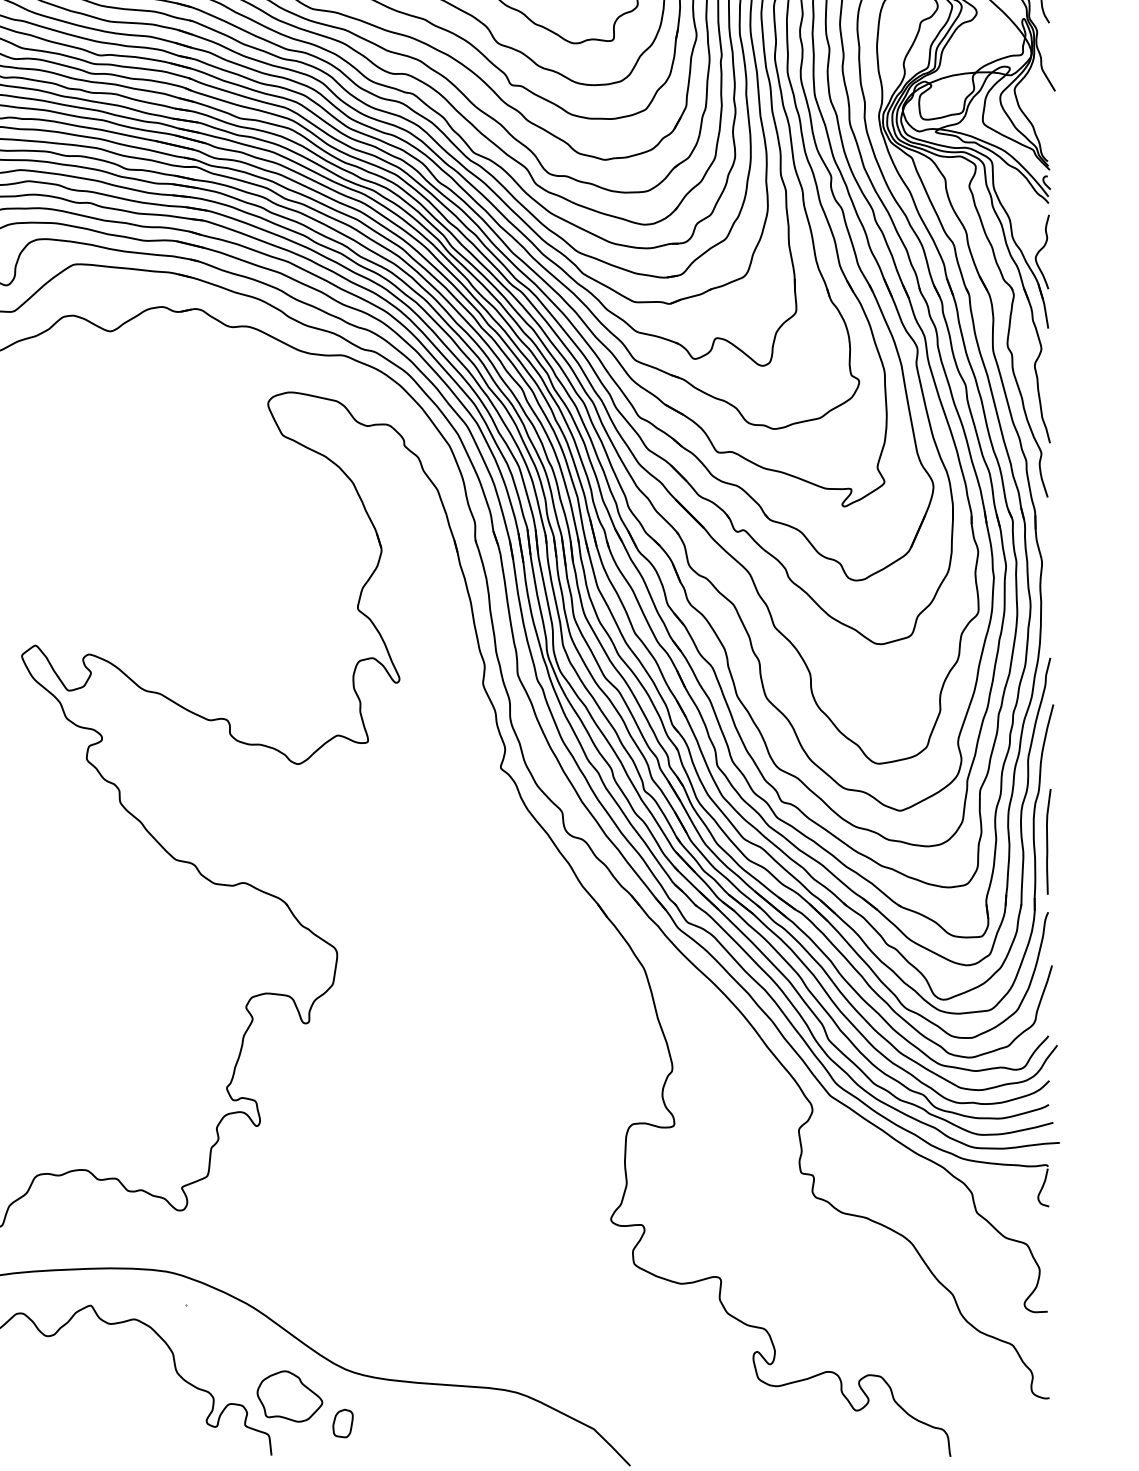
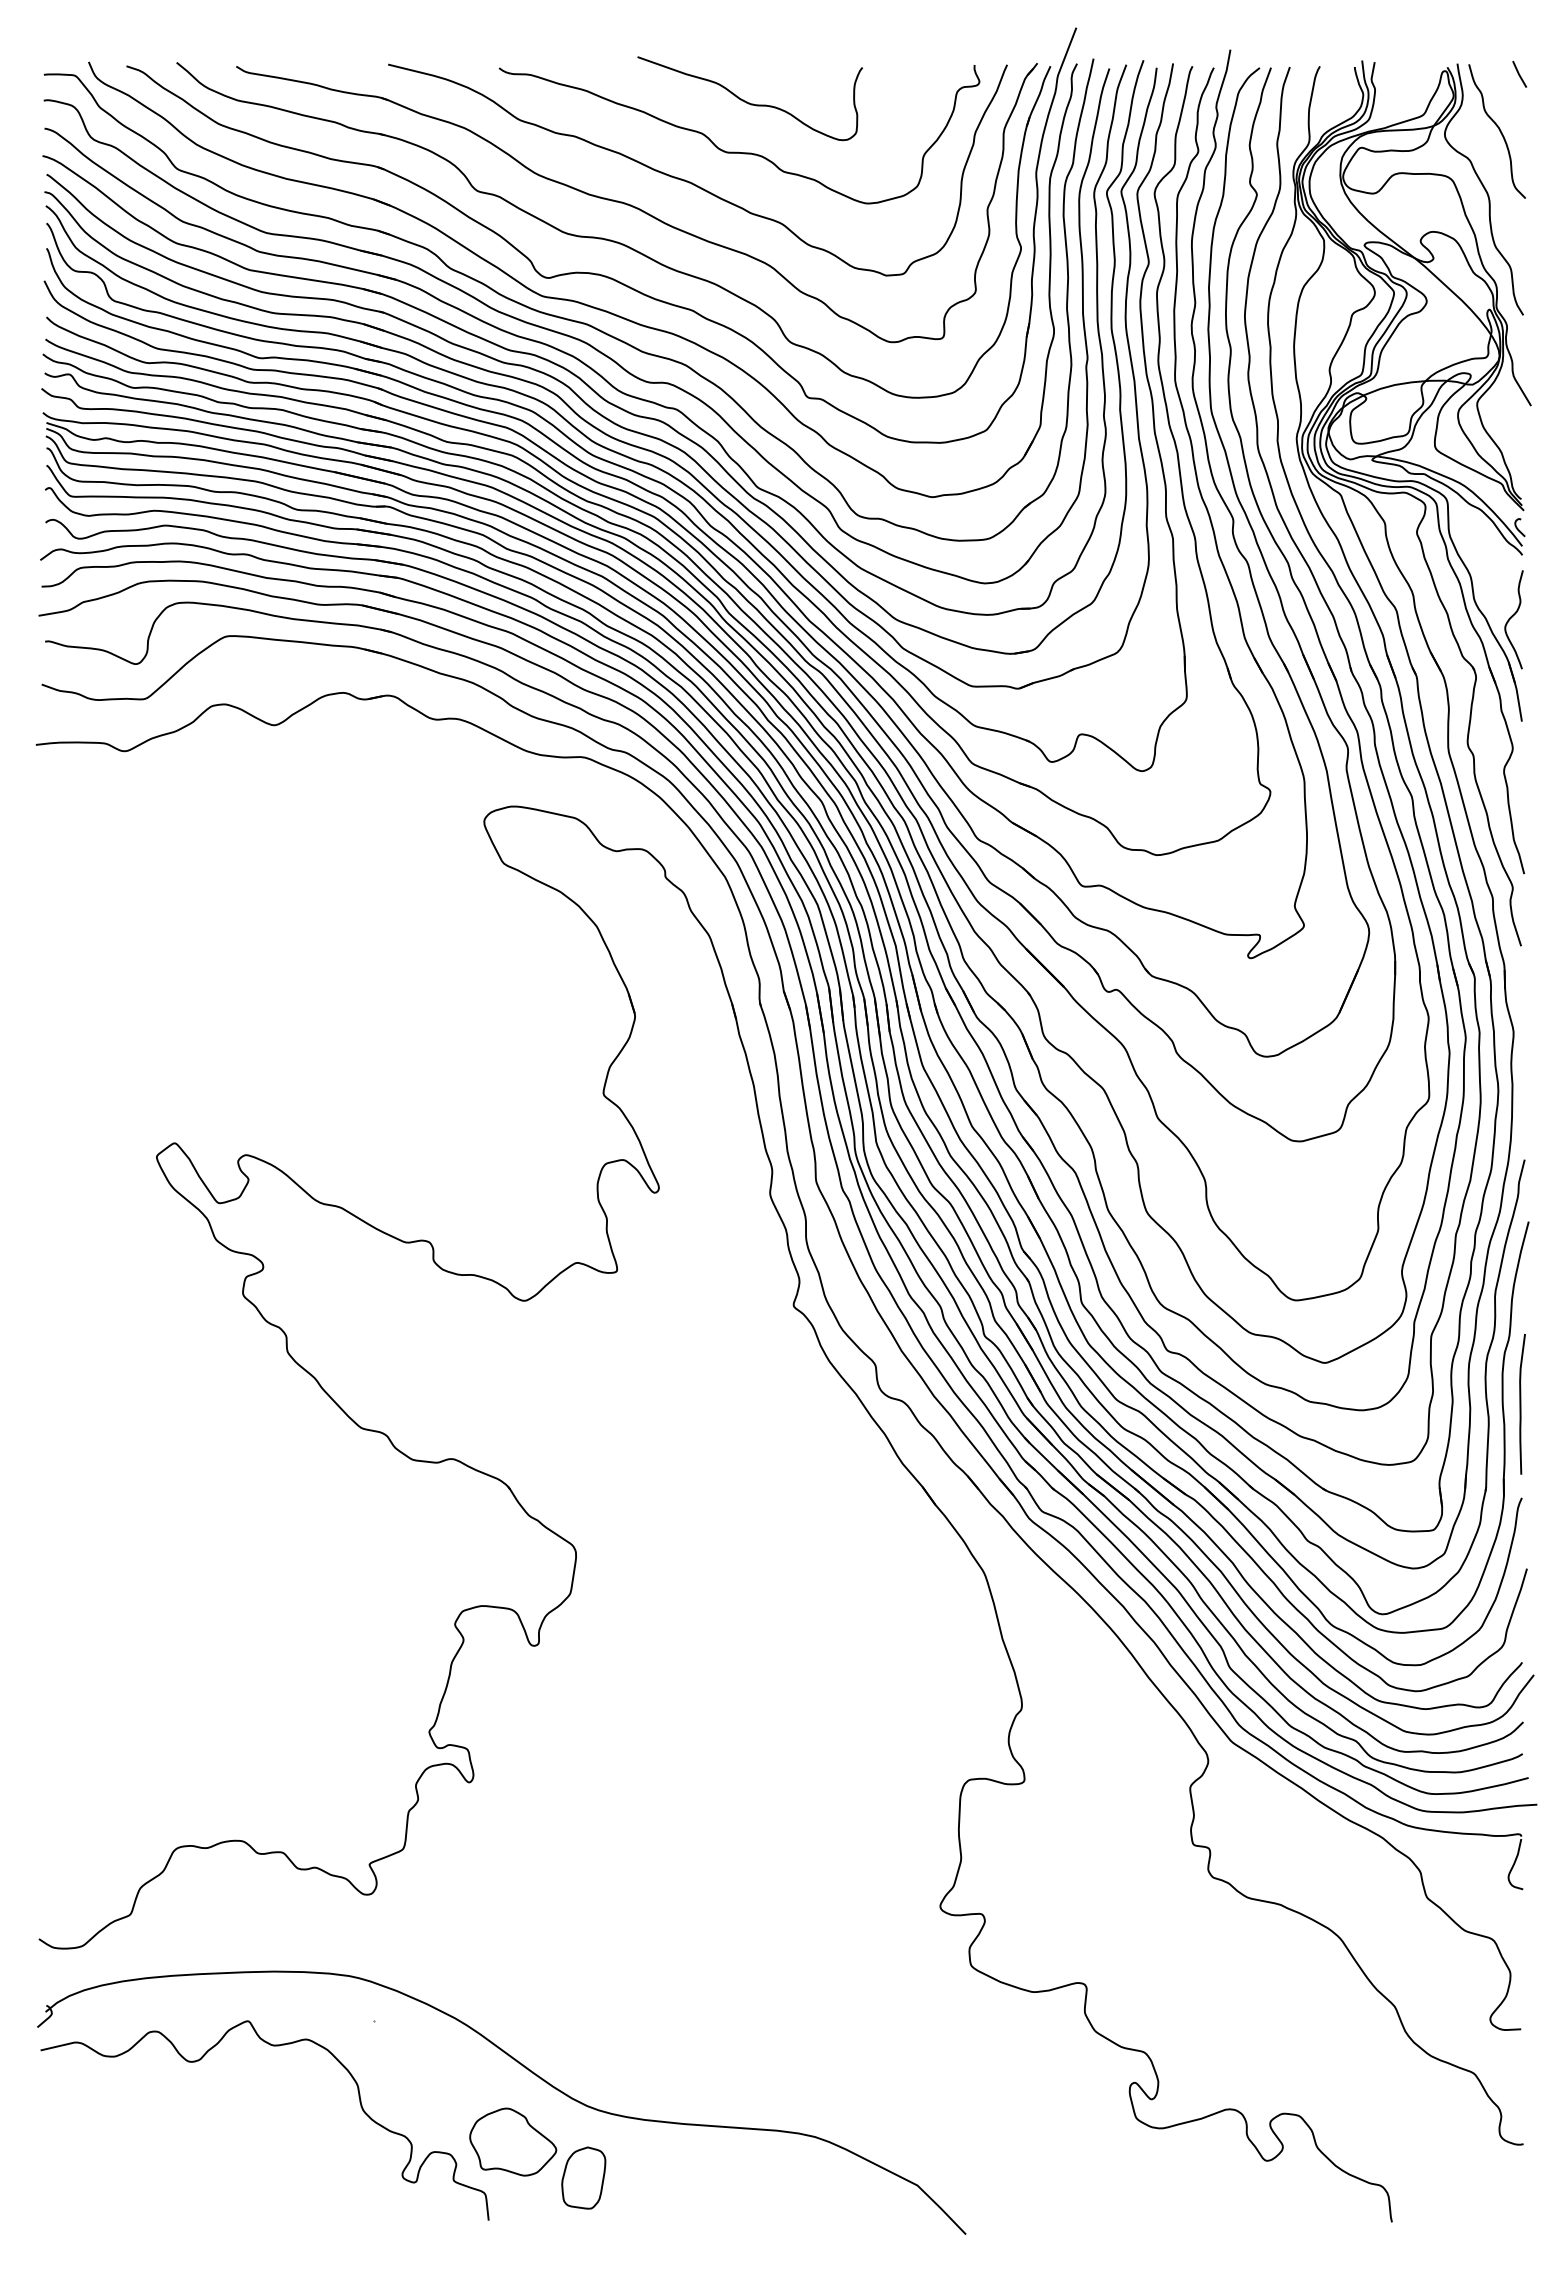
part: (342, 1423) -> (583, 2177), size x1.67

